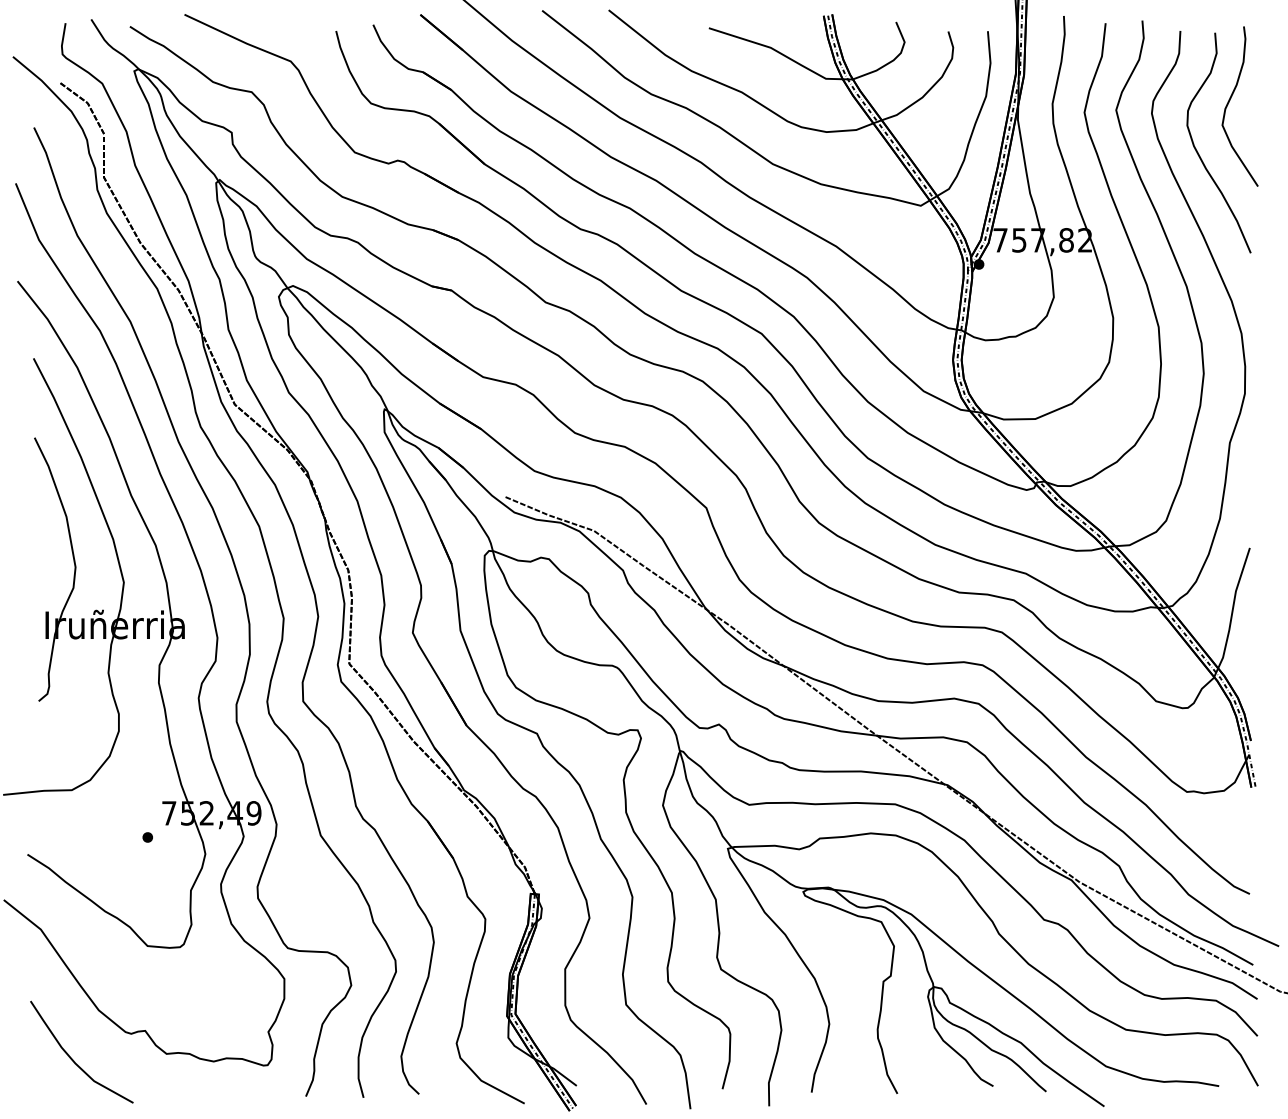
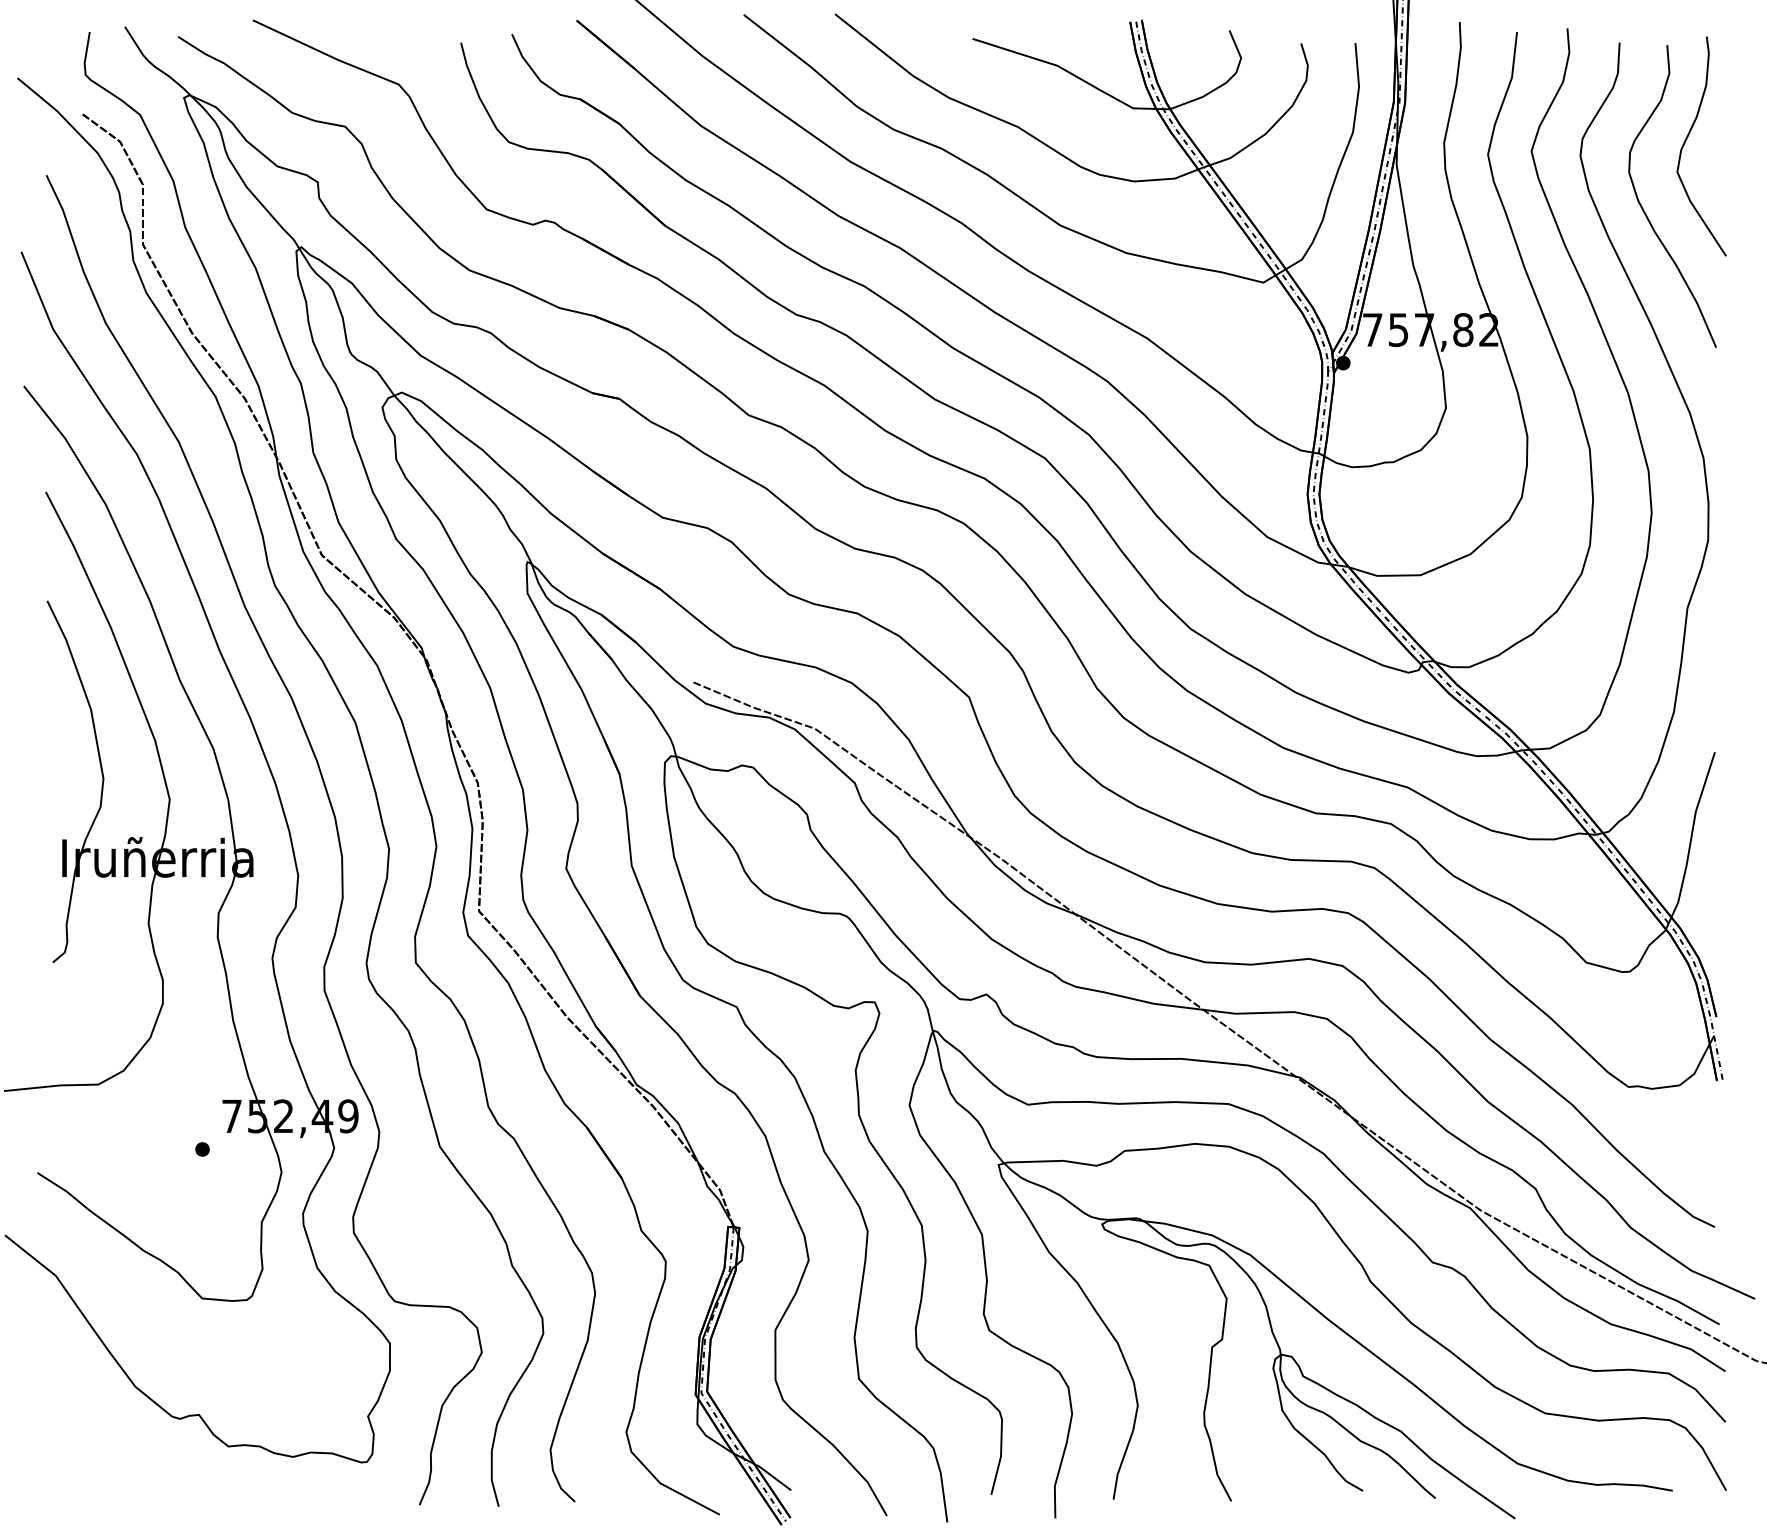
curve: (73, 1059) -> (100, 1454), removed

